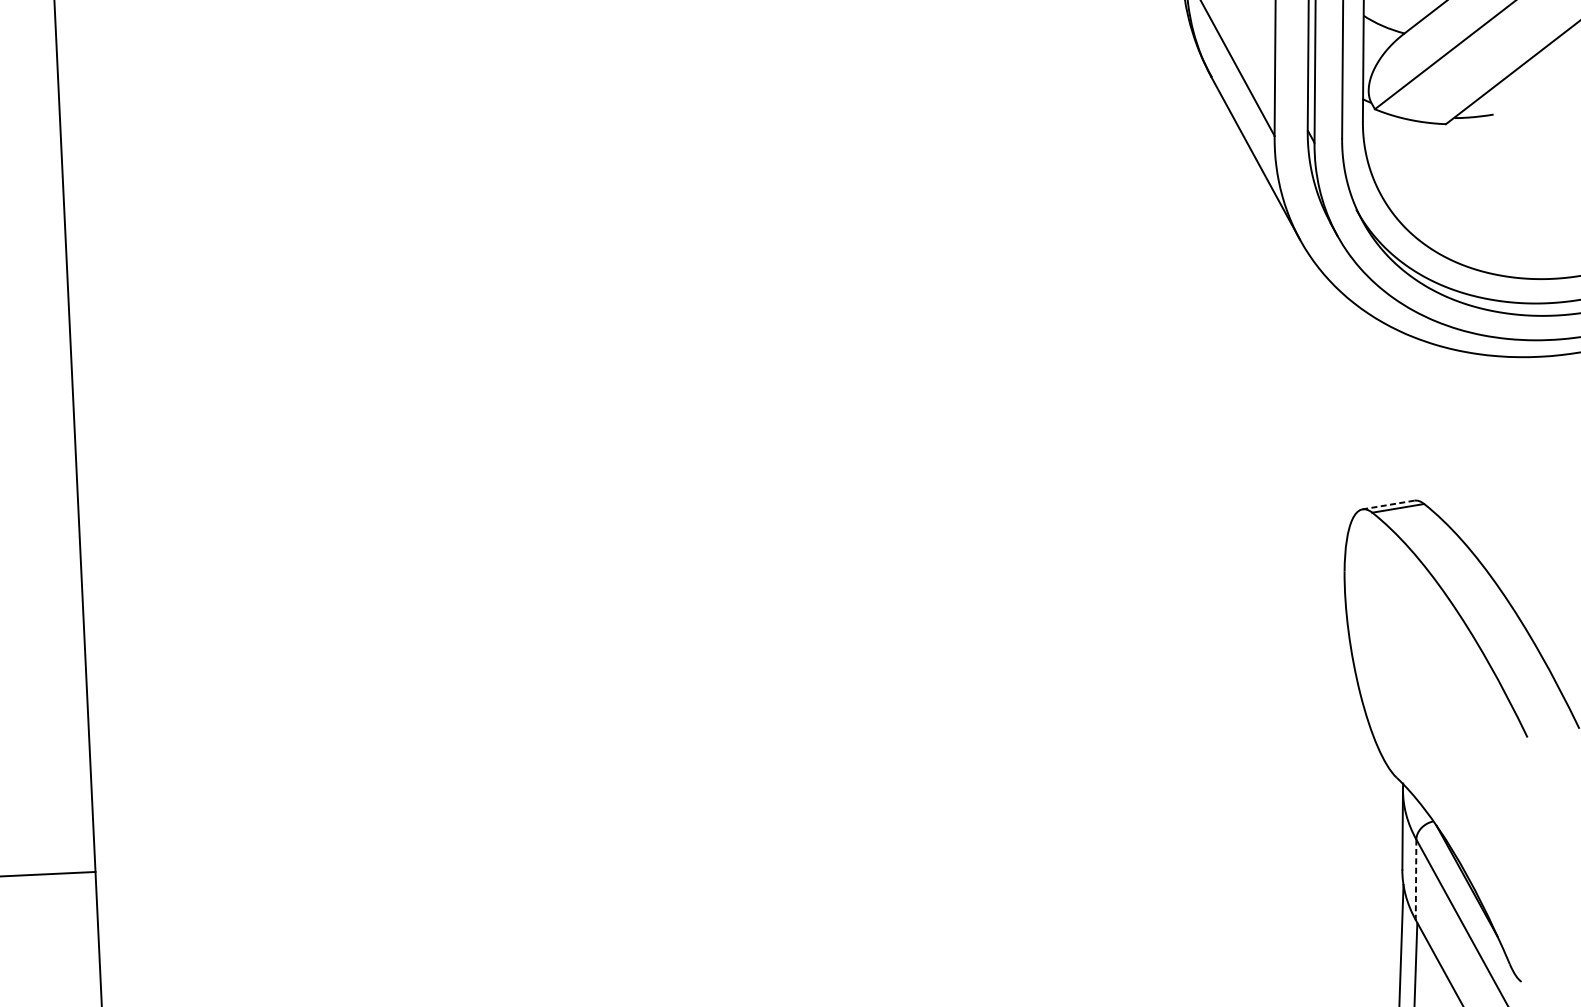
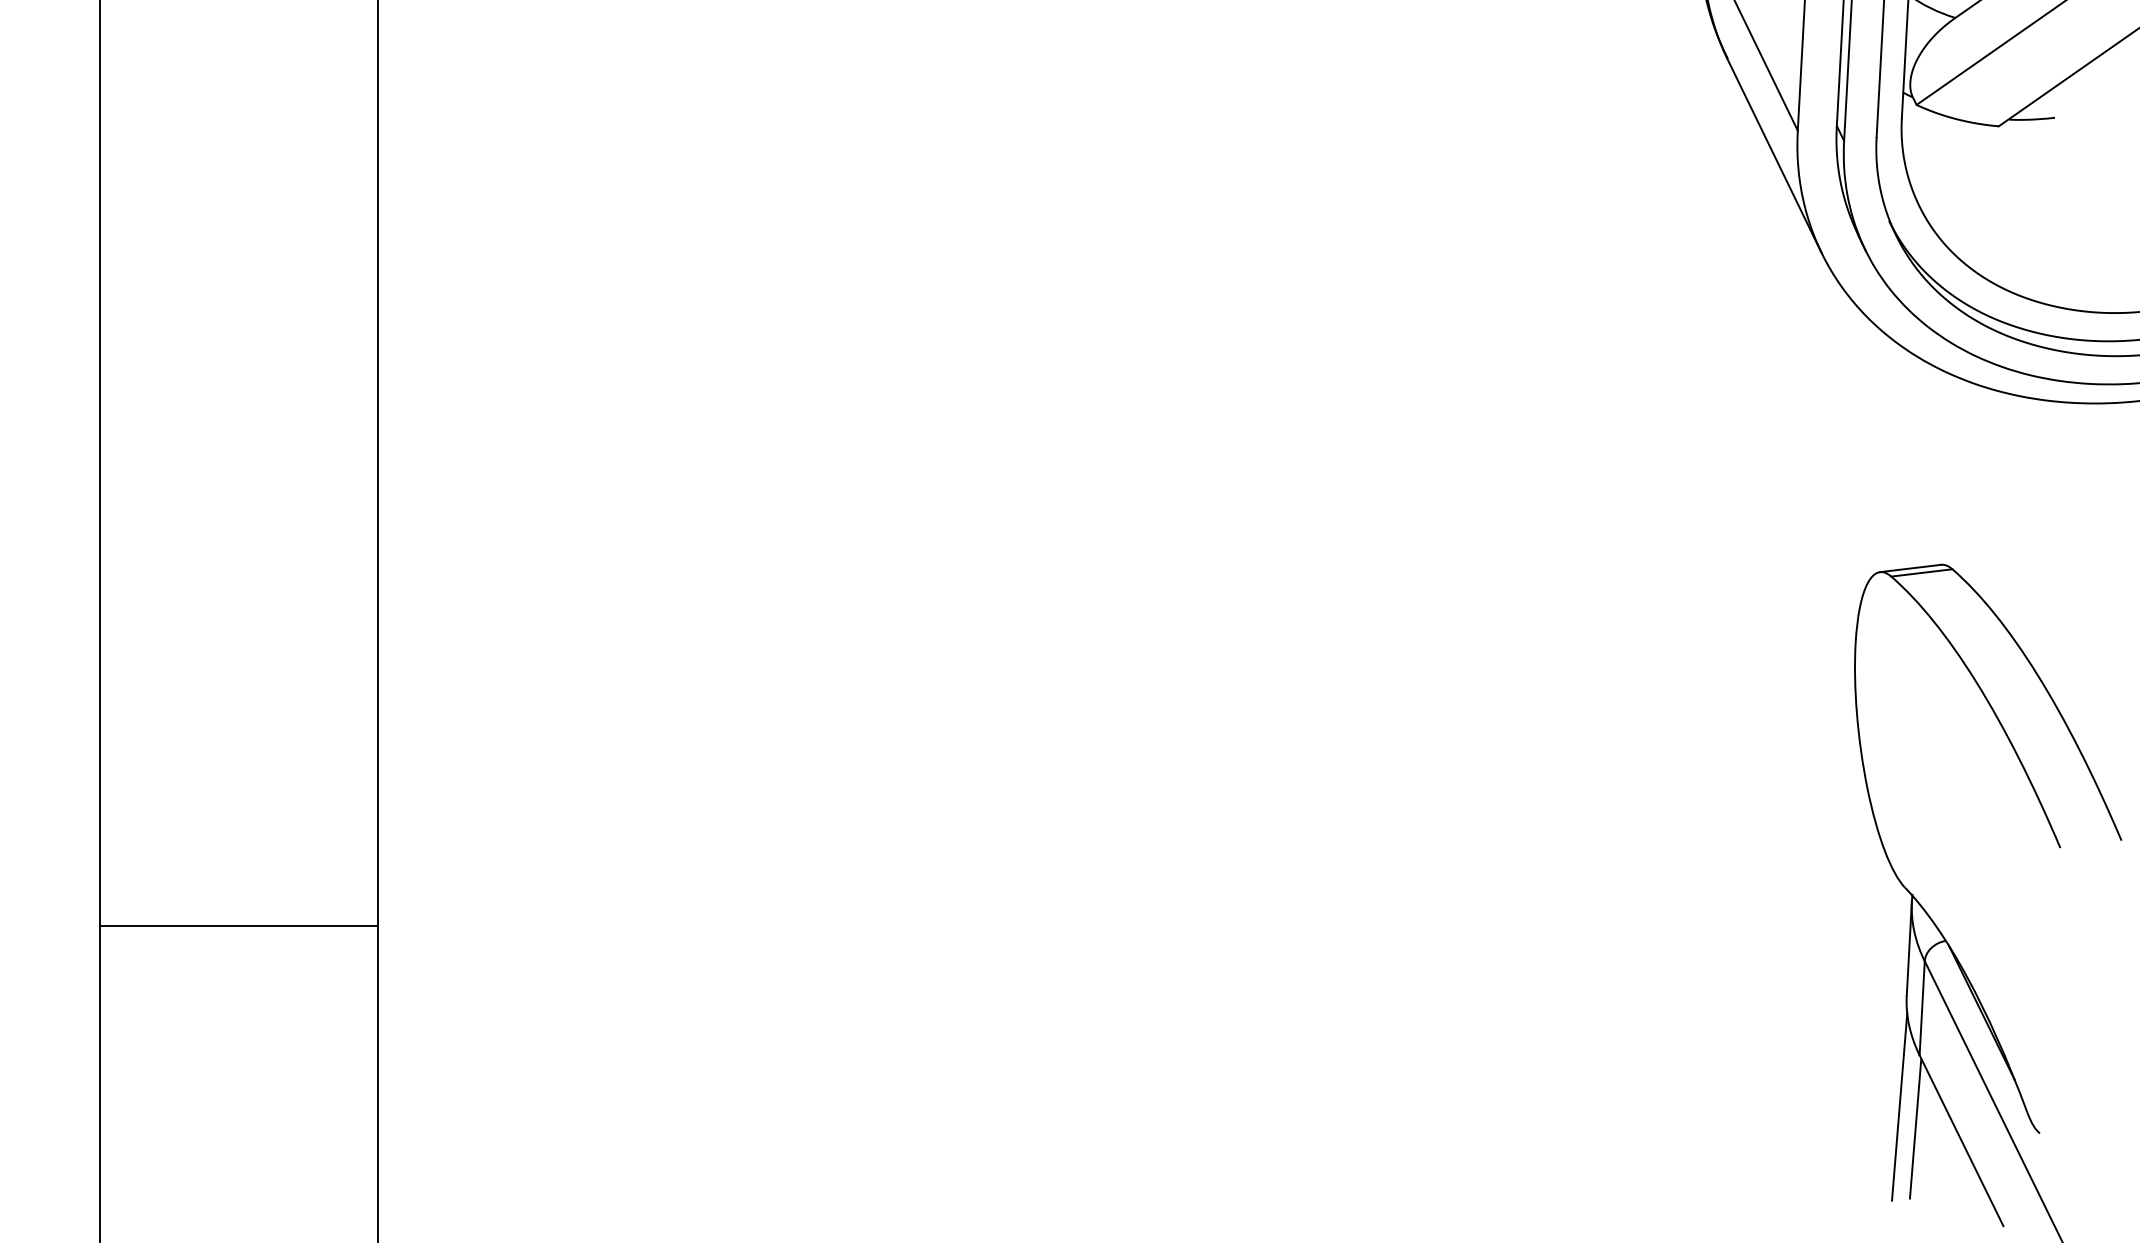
line: (1388, 505) -> (1910, 568), dashed -> solid
line: (1416, 879) -> (1922, 1008), dashed -> solid

